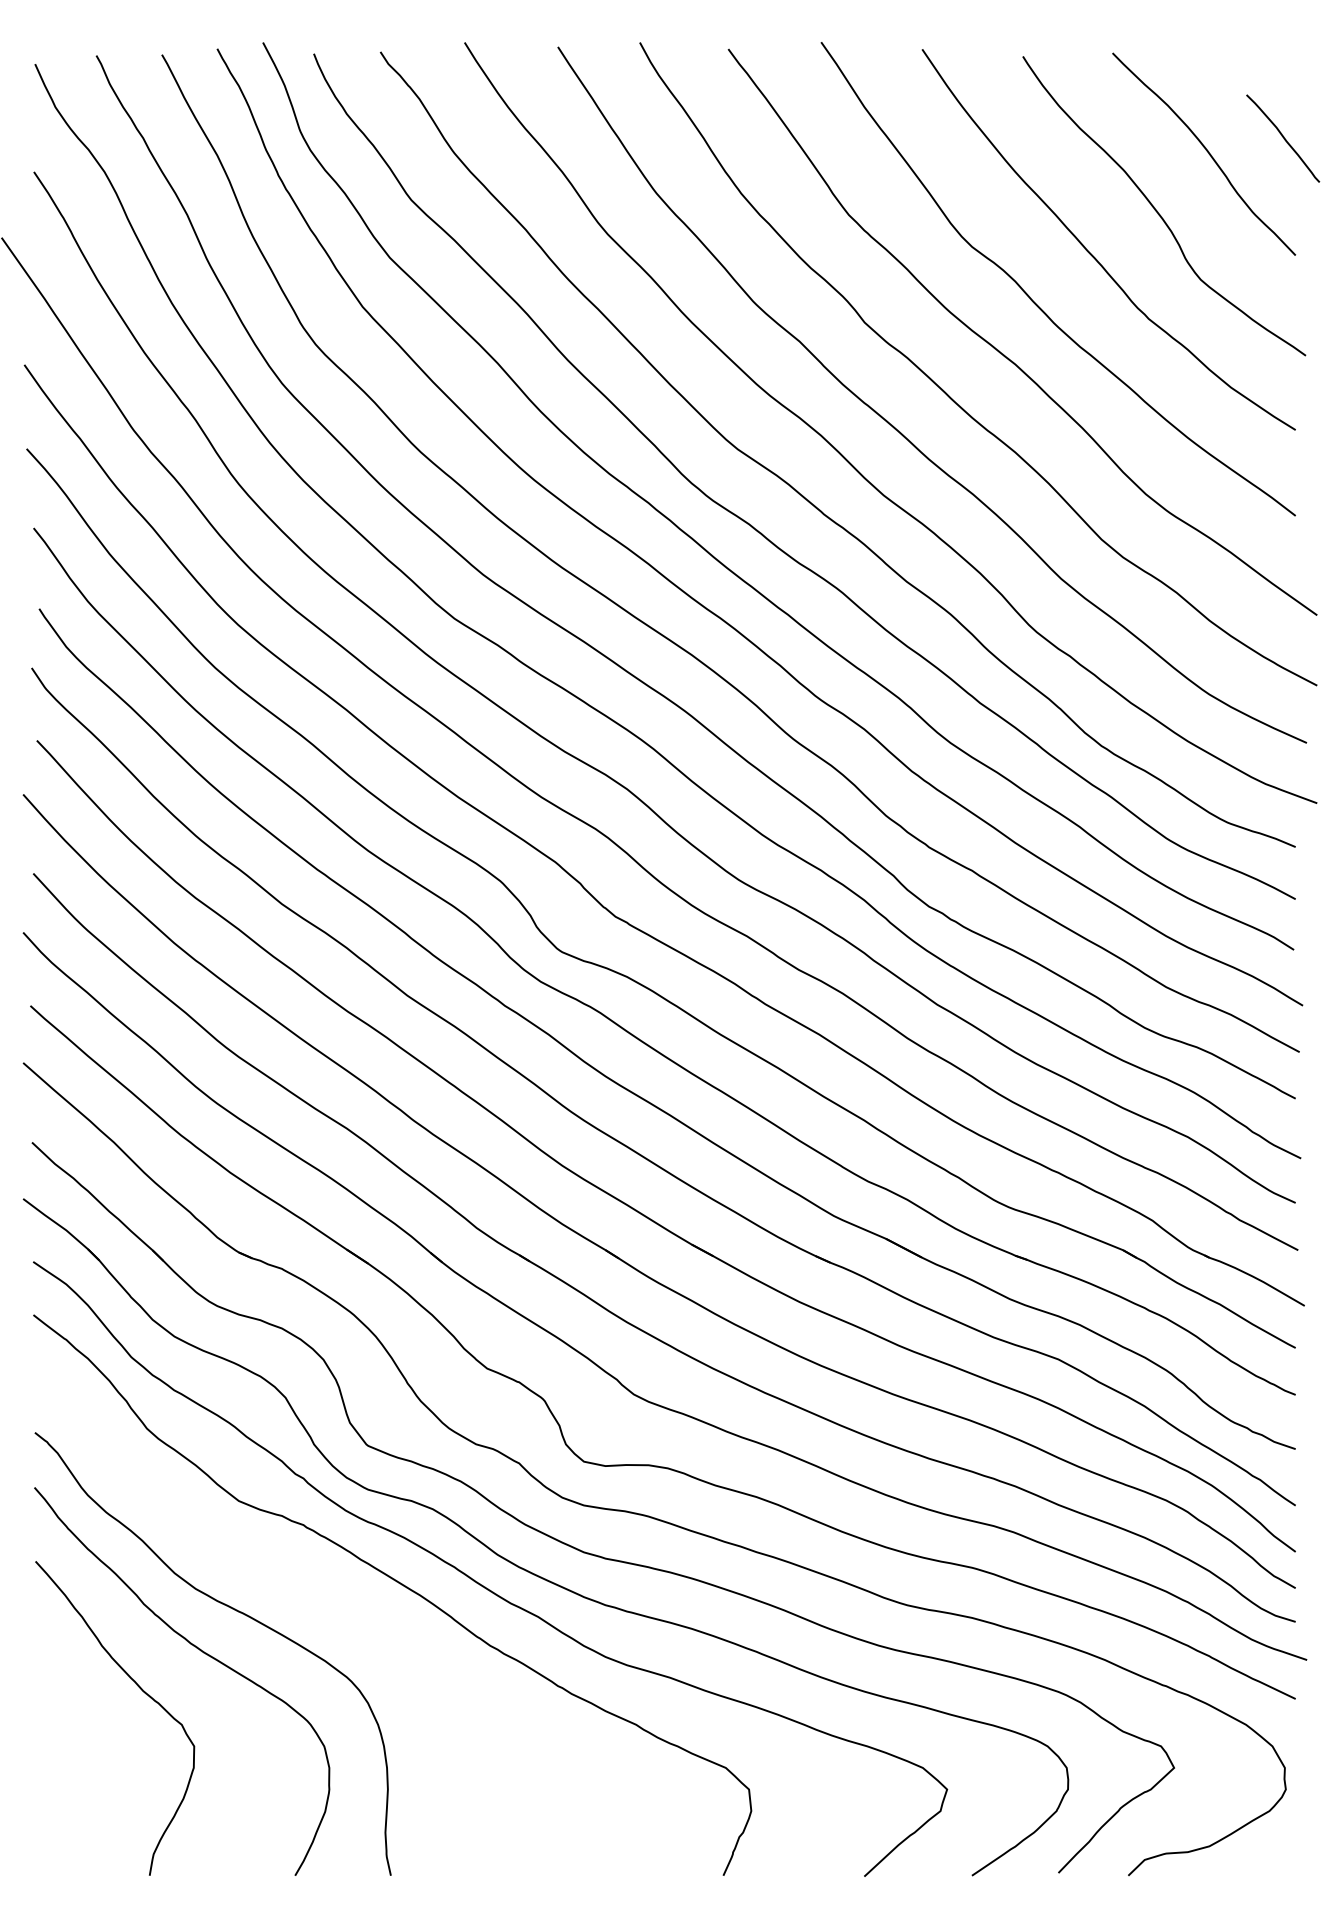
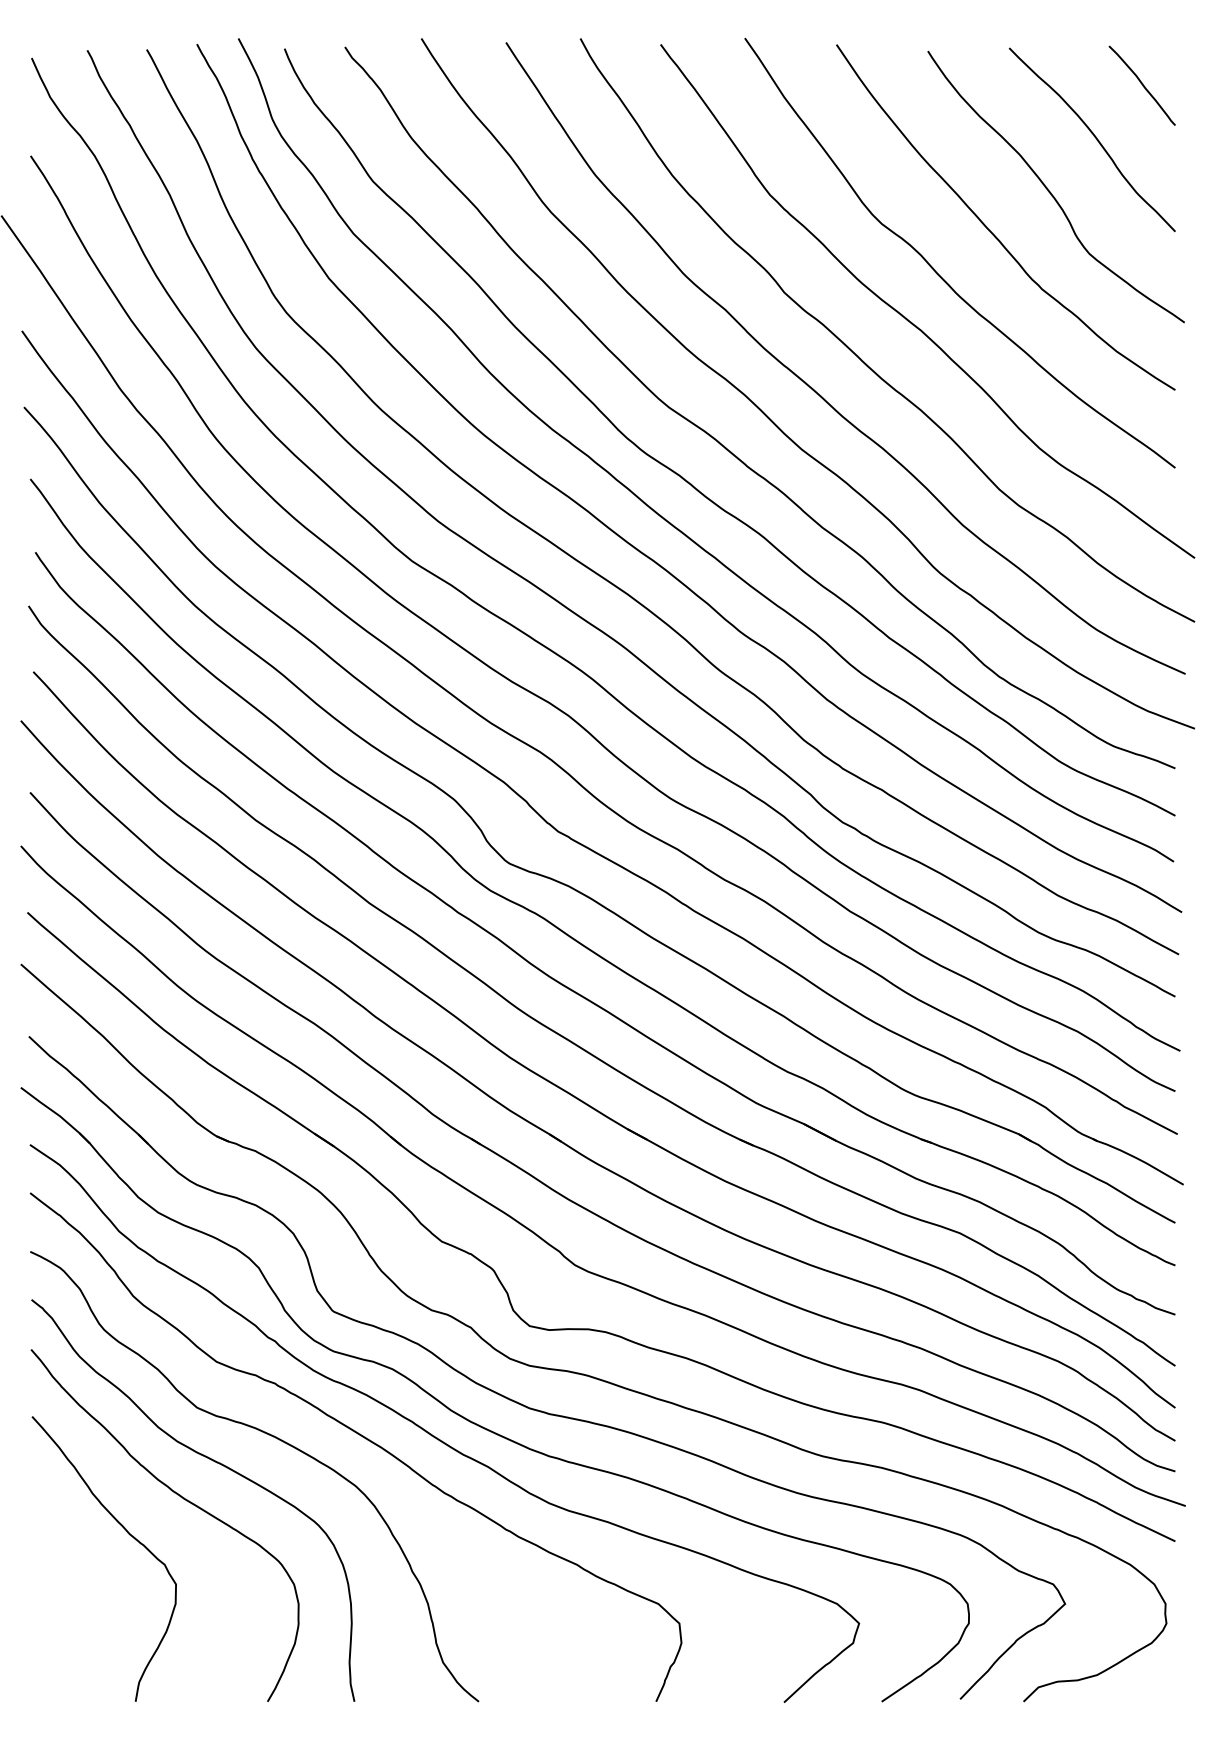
curve: (1283, 138) -> (1142, 85), moved
curve: (301, 1584) -> (273, 1437), added

